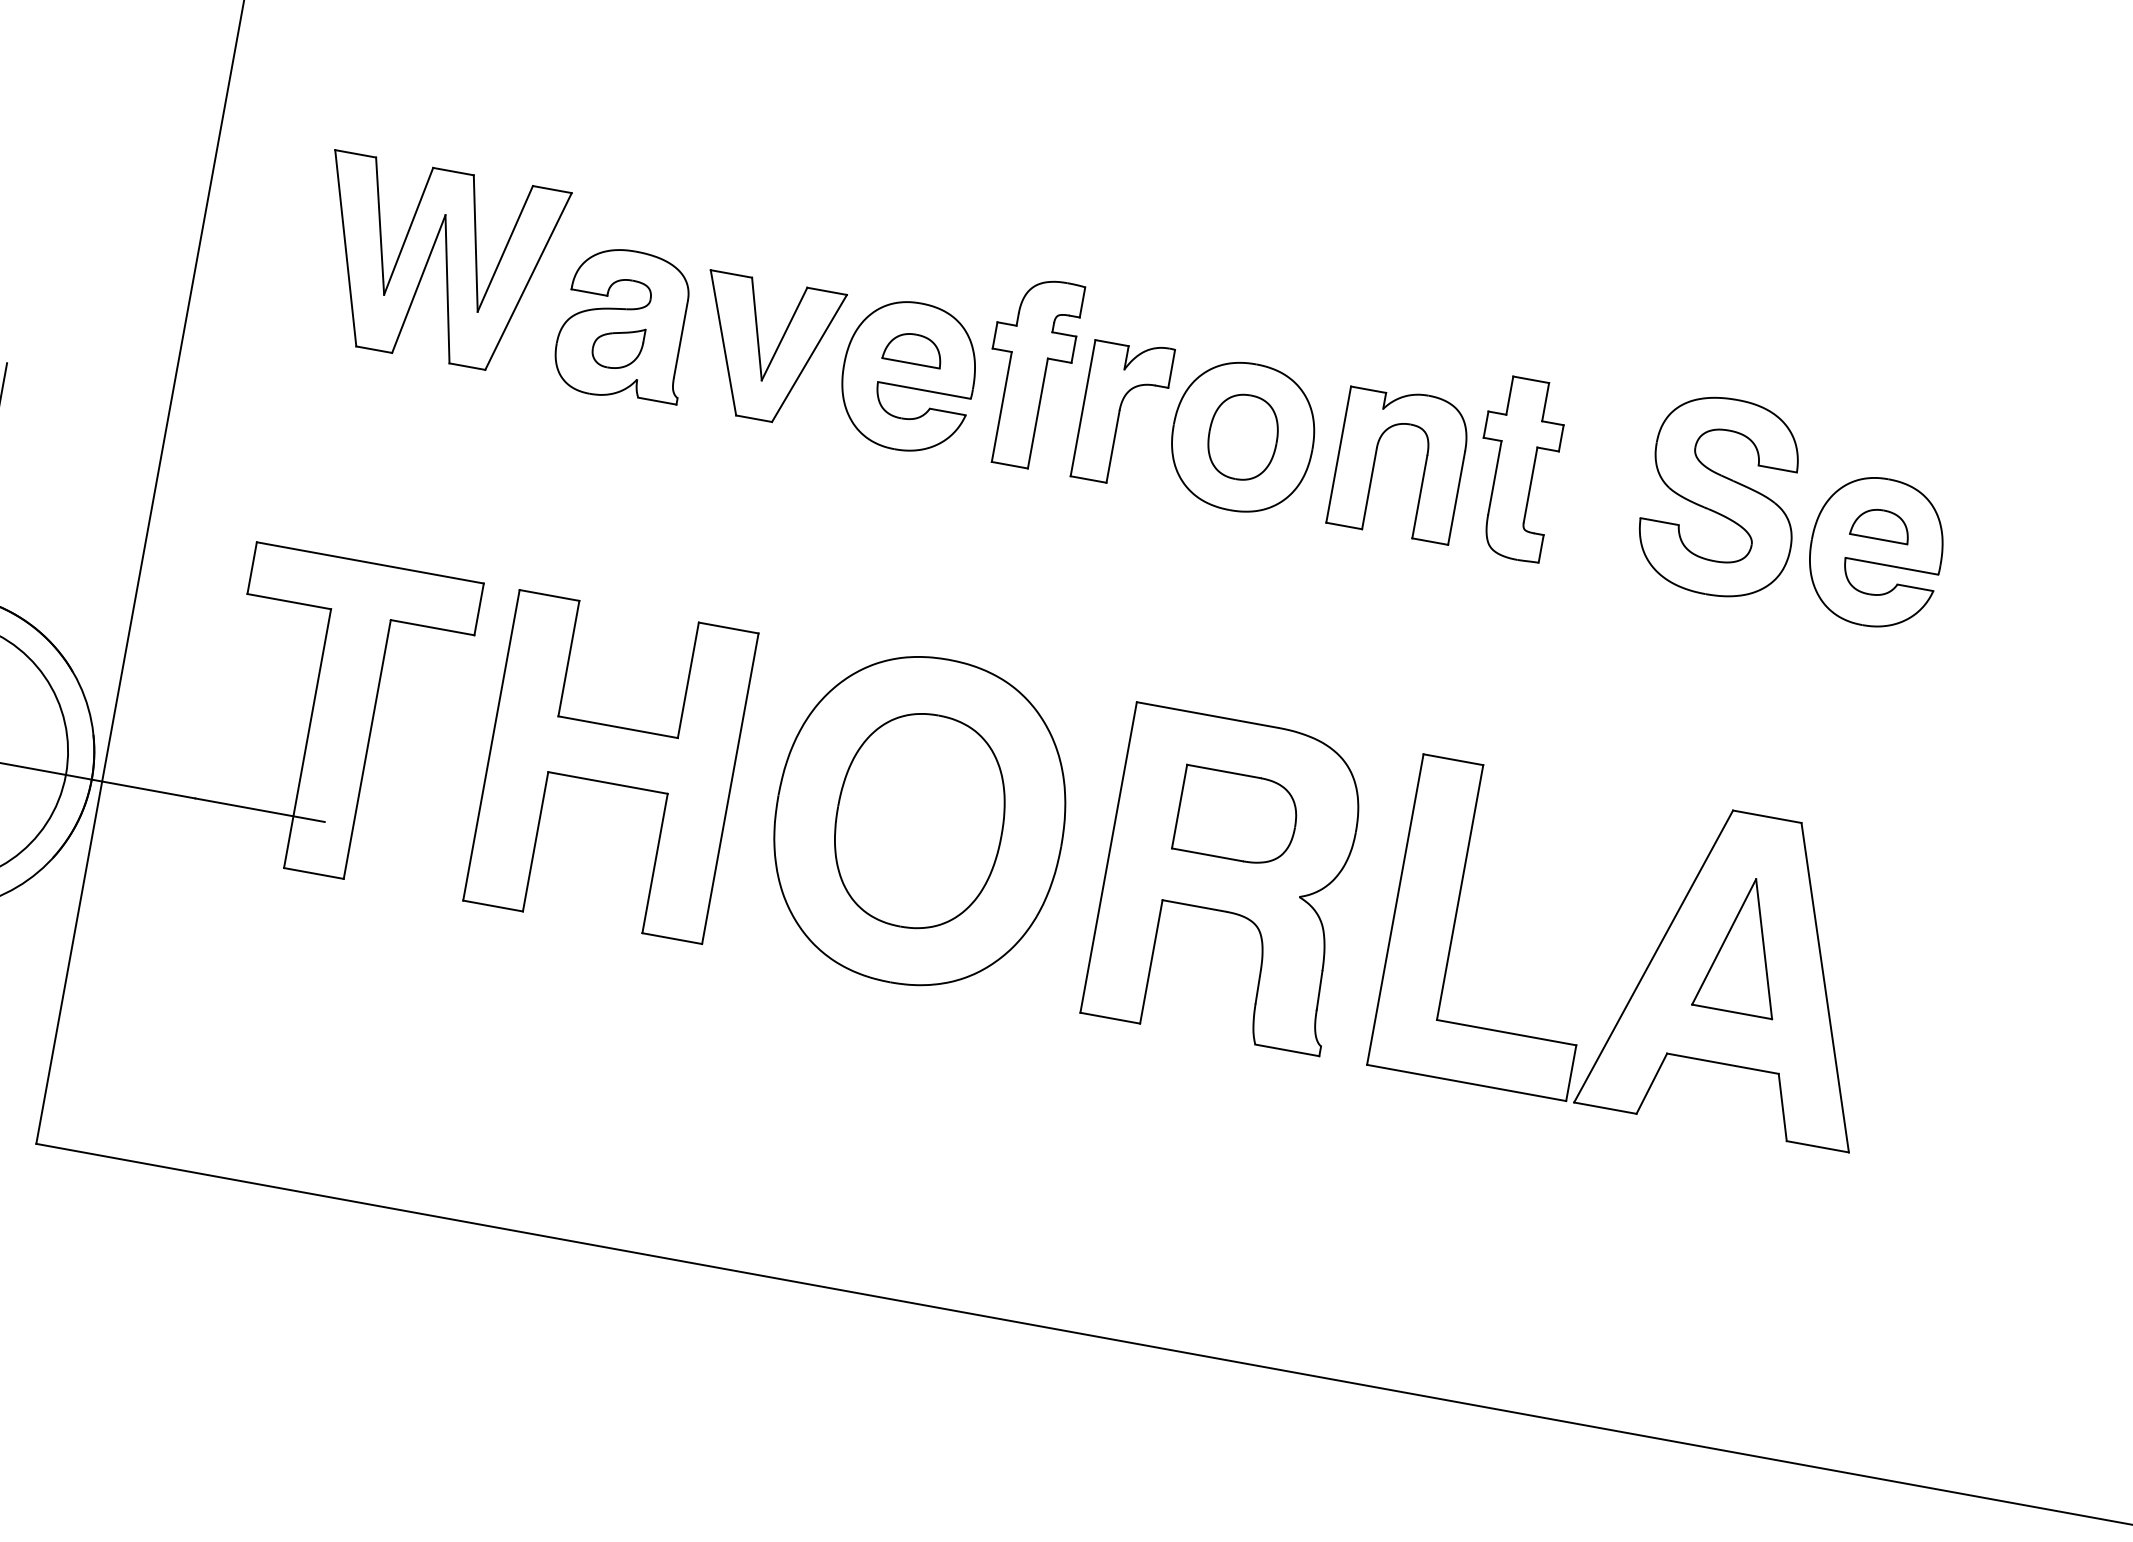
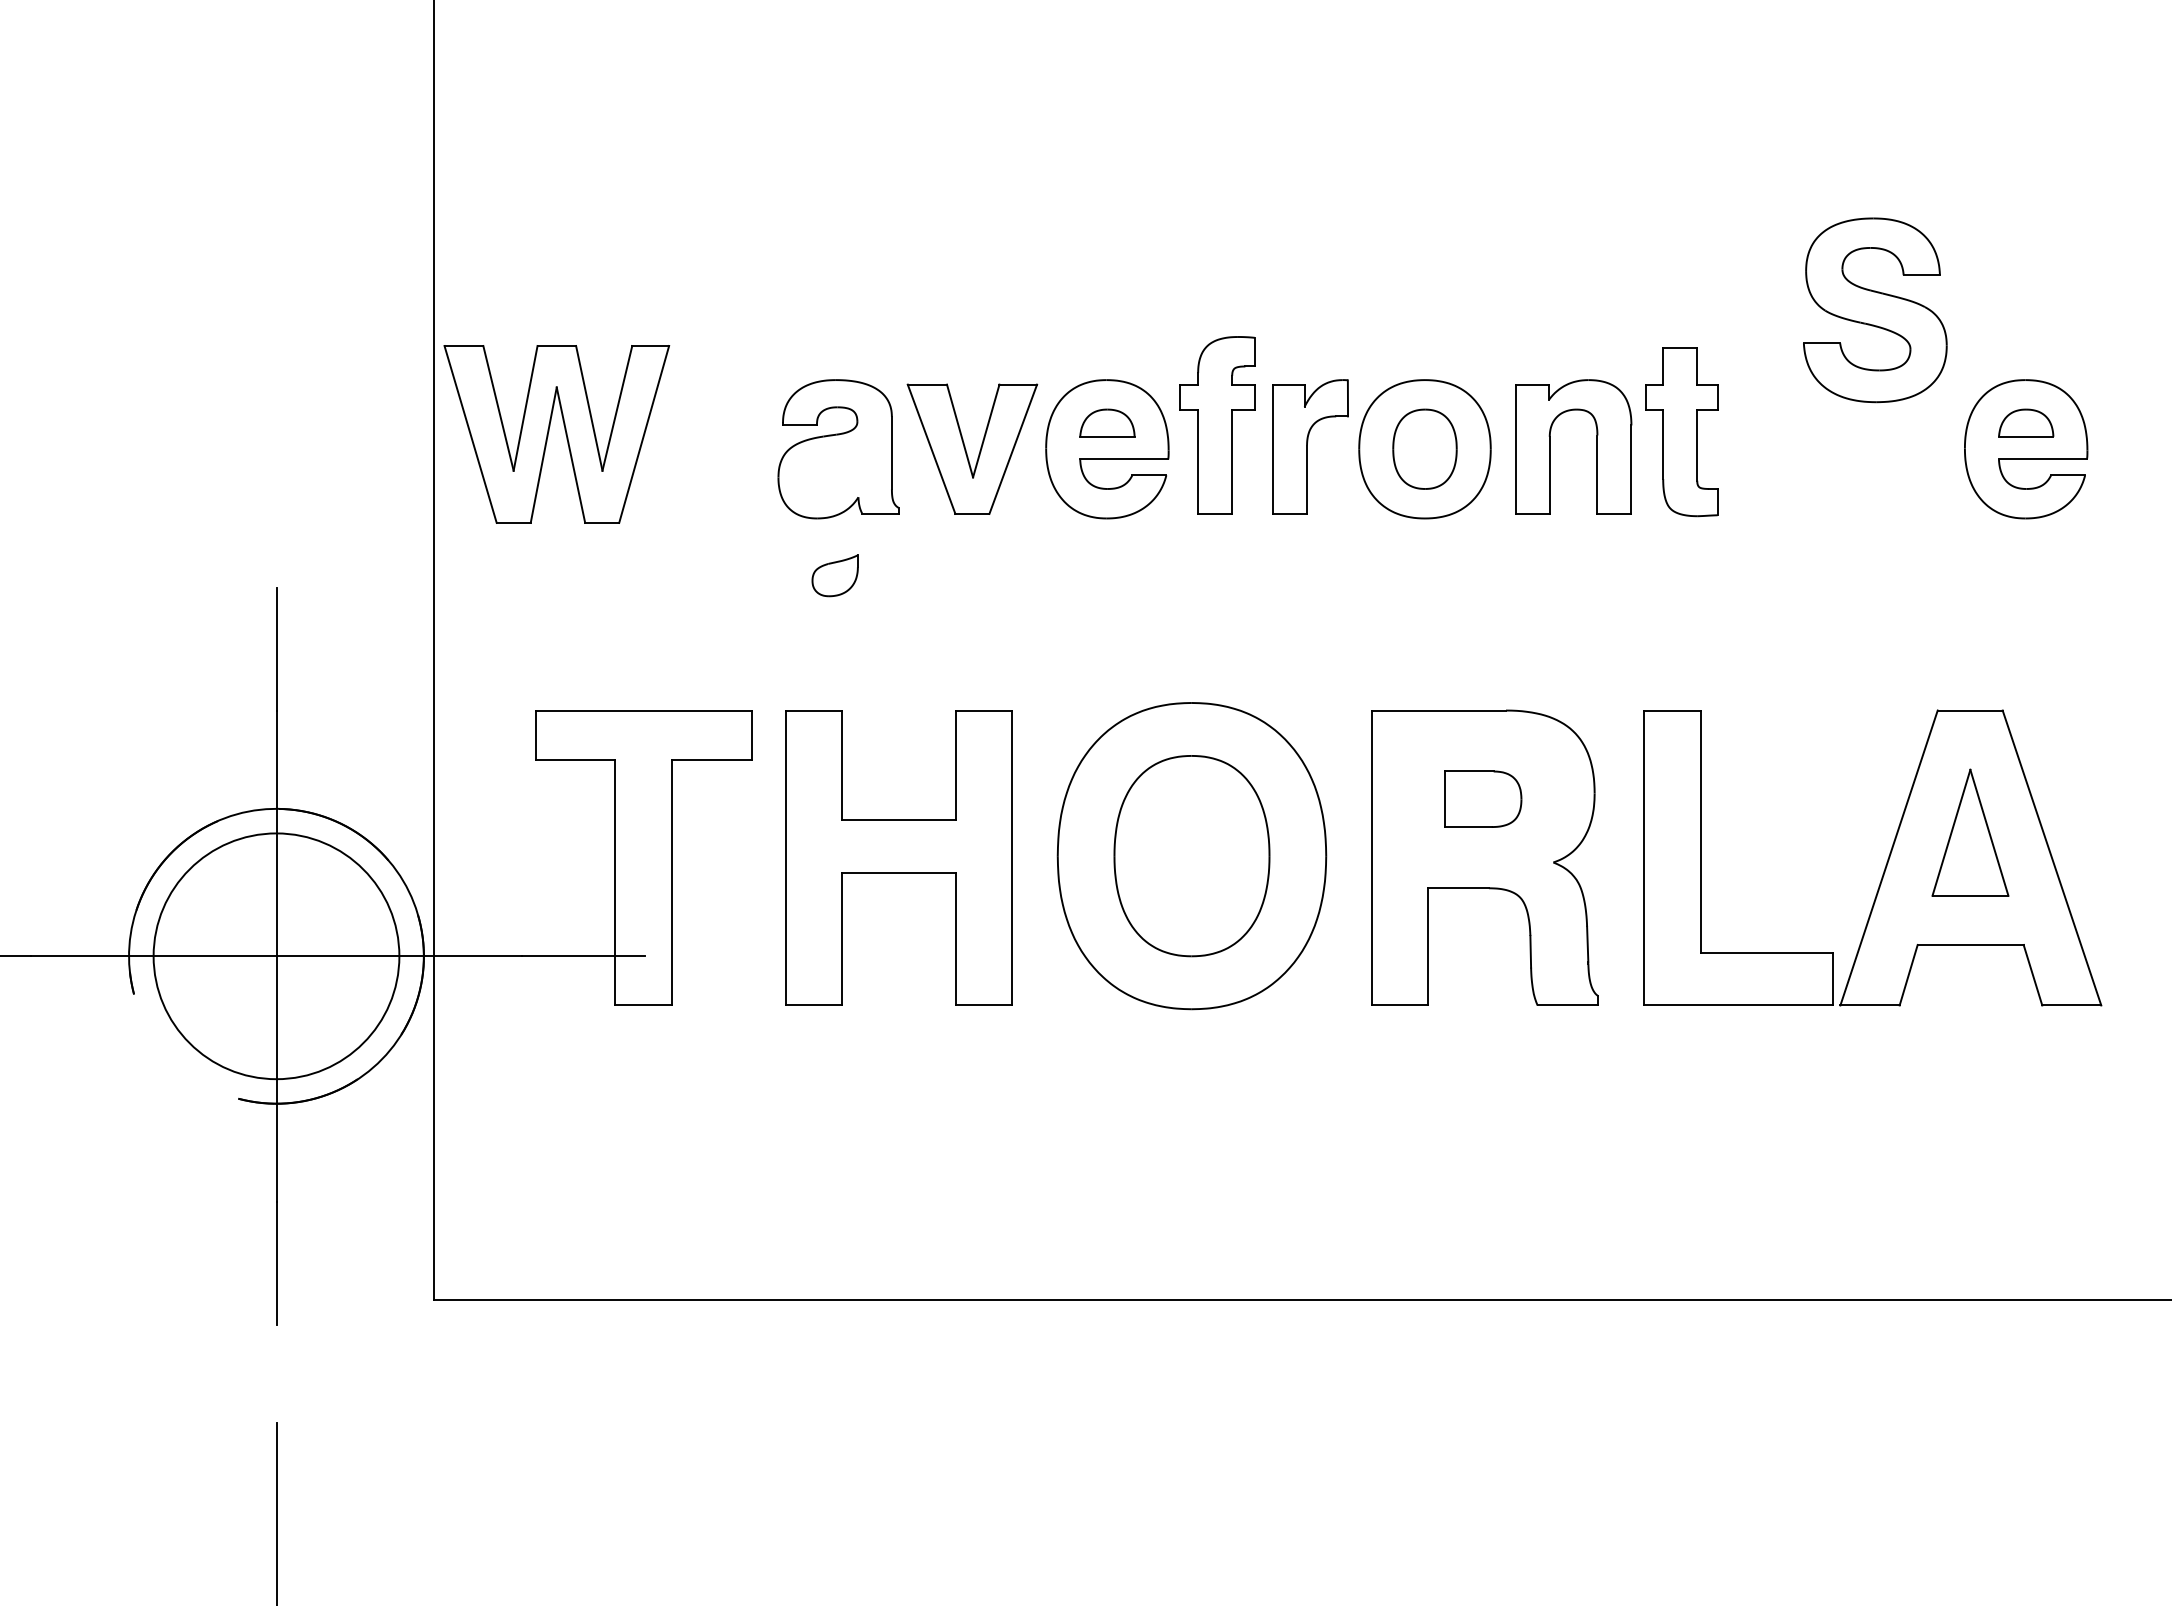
part: (429, 260) -> (549, 431), moved
part: (617, 346) -> (834, 575), moved
part: (1722, 497) -> (1875, 310), moved
part: (1236, 816) -> (1482, 798), size x0.7

